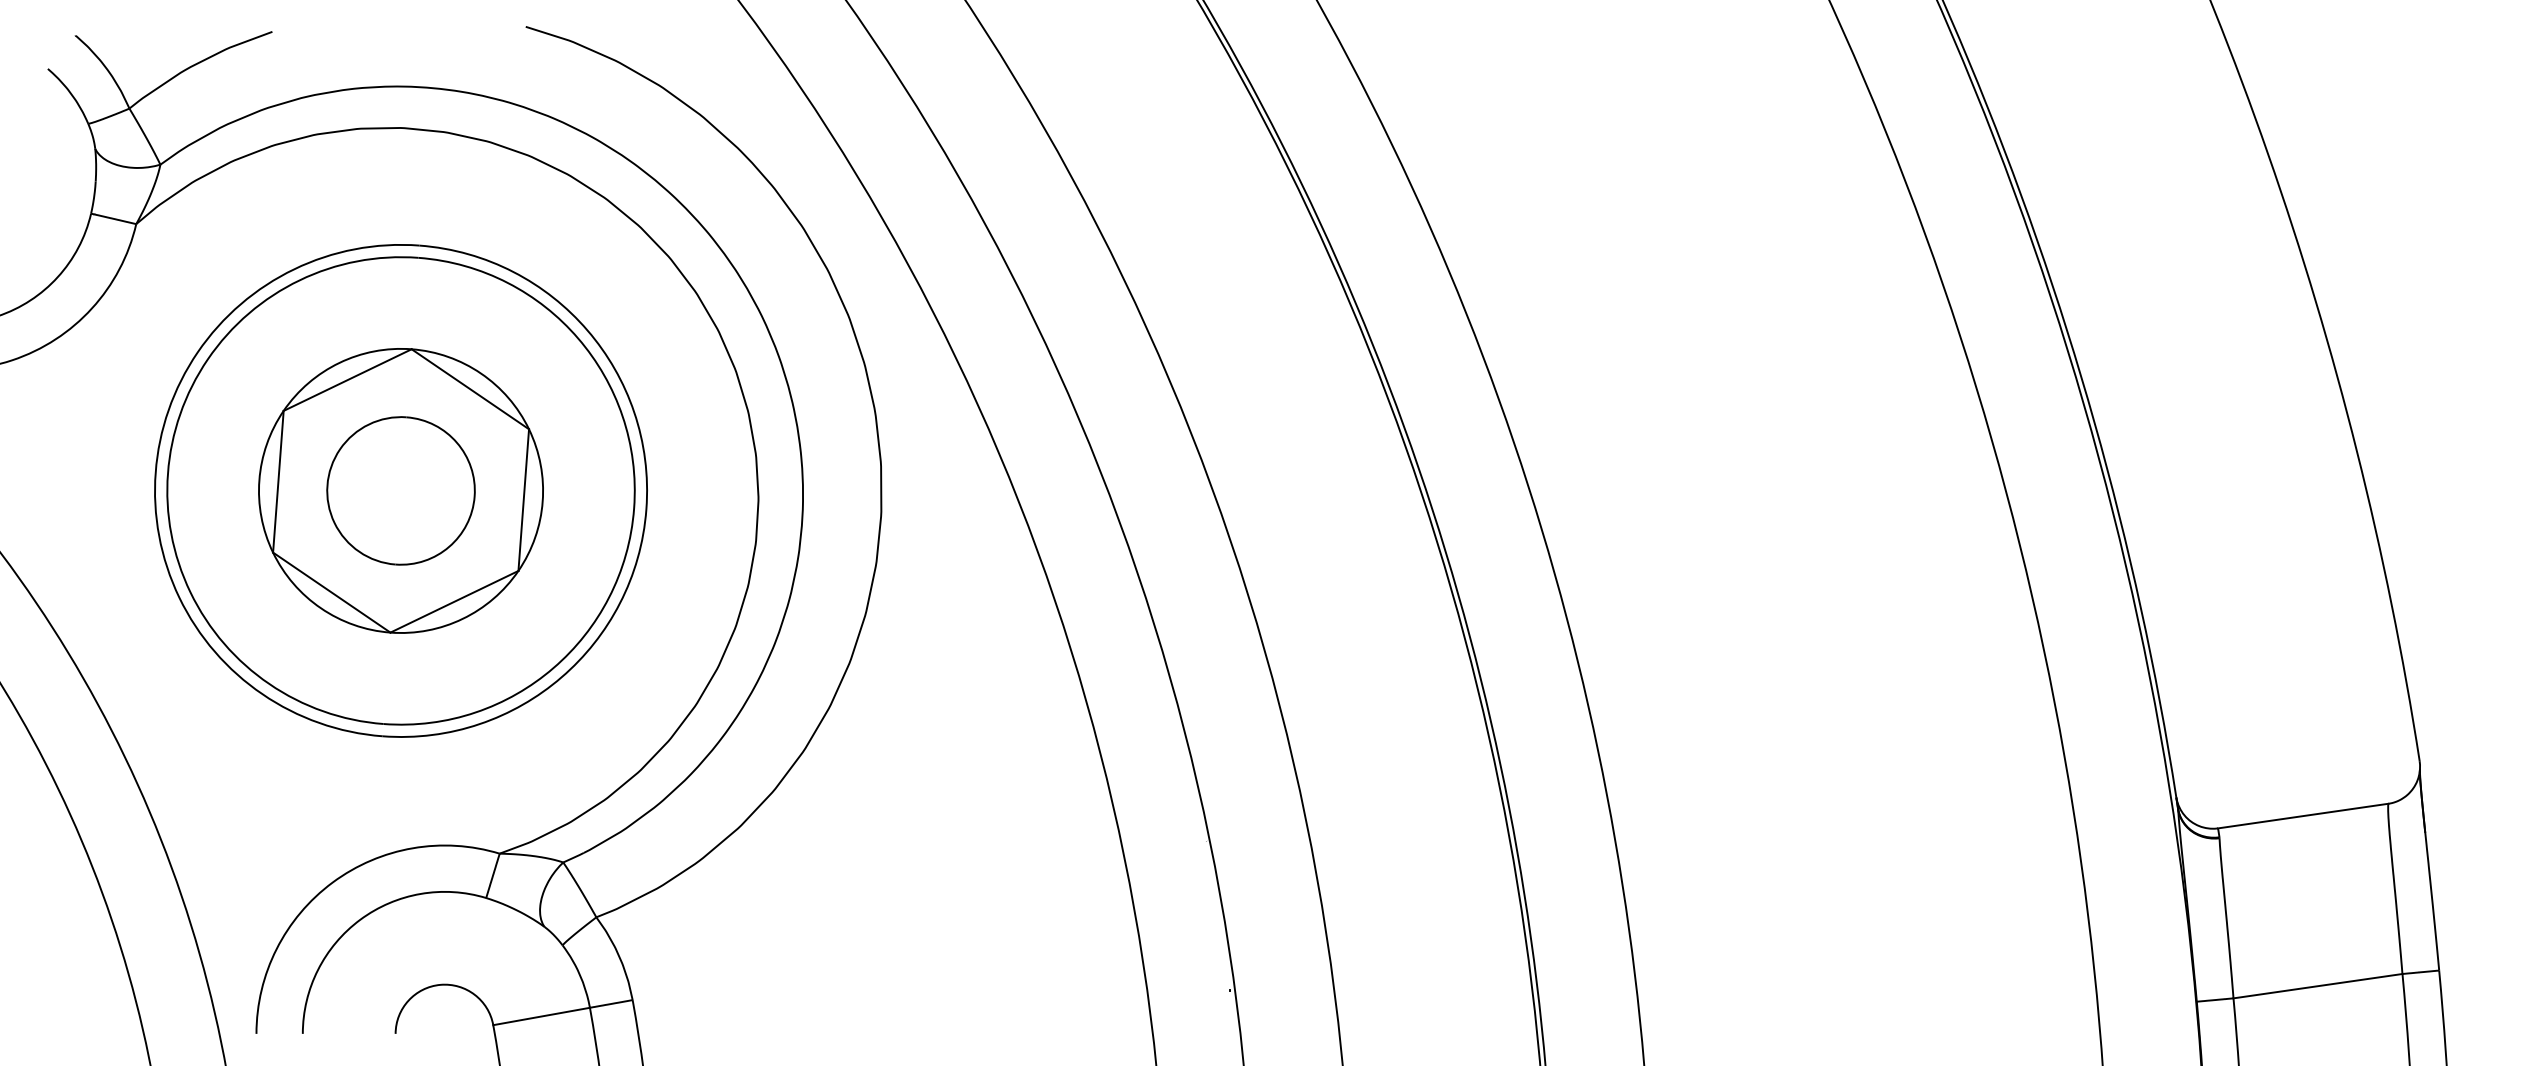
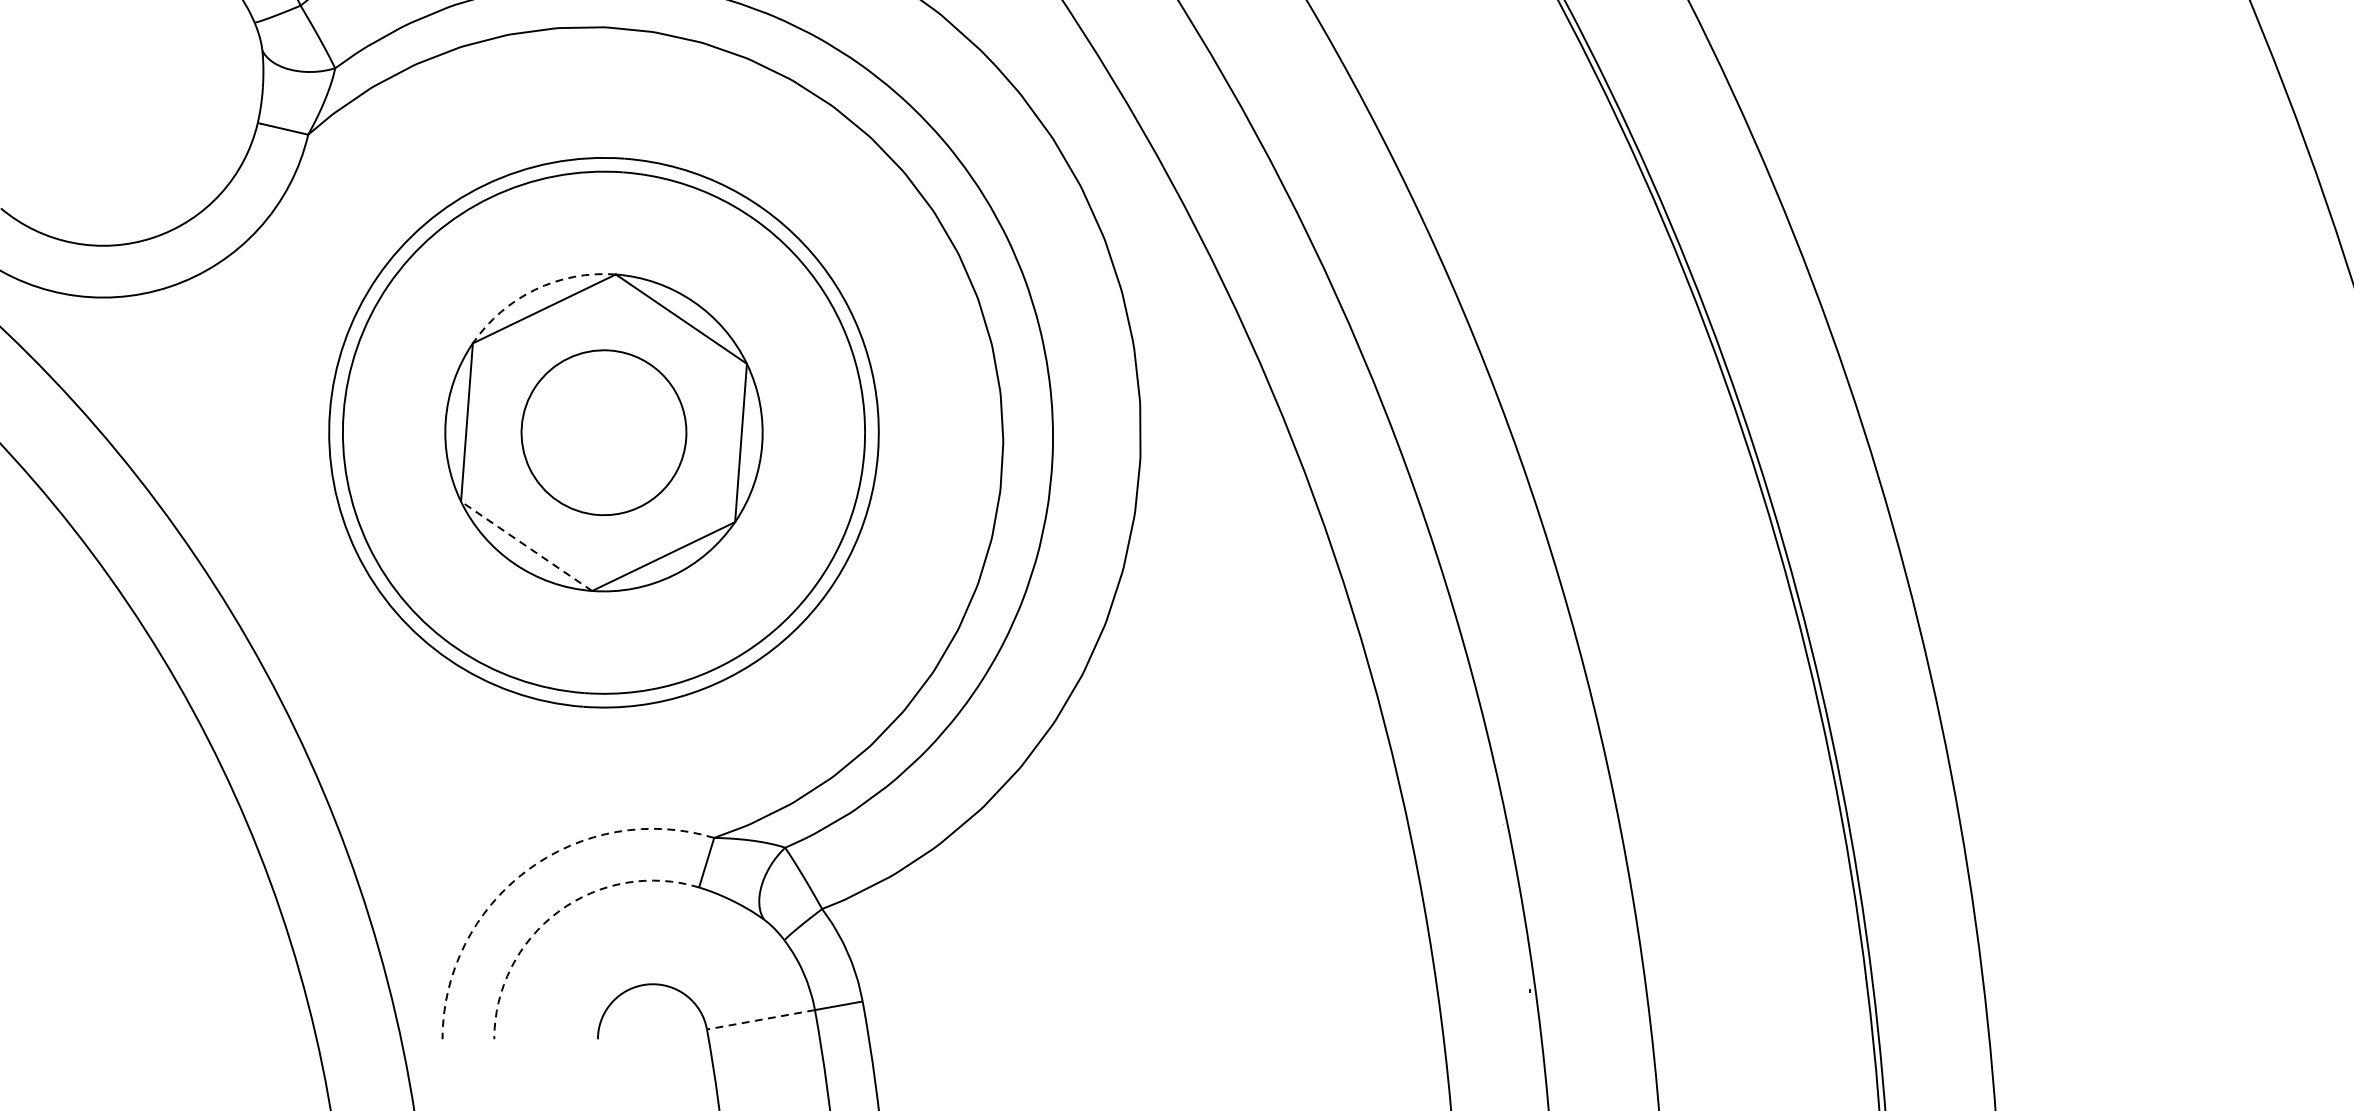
arc: (339, 362) -> (535, 289), solid -> dashed
line: (331, 592) -> (526, 546), solid -> dashed
arc: (332, 882) -> (527, 870), solid -> dashed
arc: (360, 919) -> (558, 911), solid -> dashed
line: (541, 1016) -> (760, 1019), solid -> dashed

